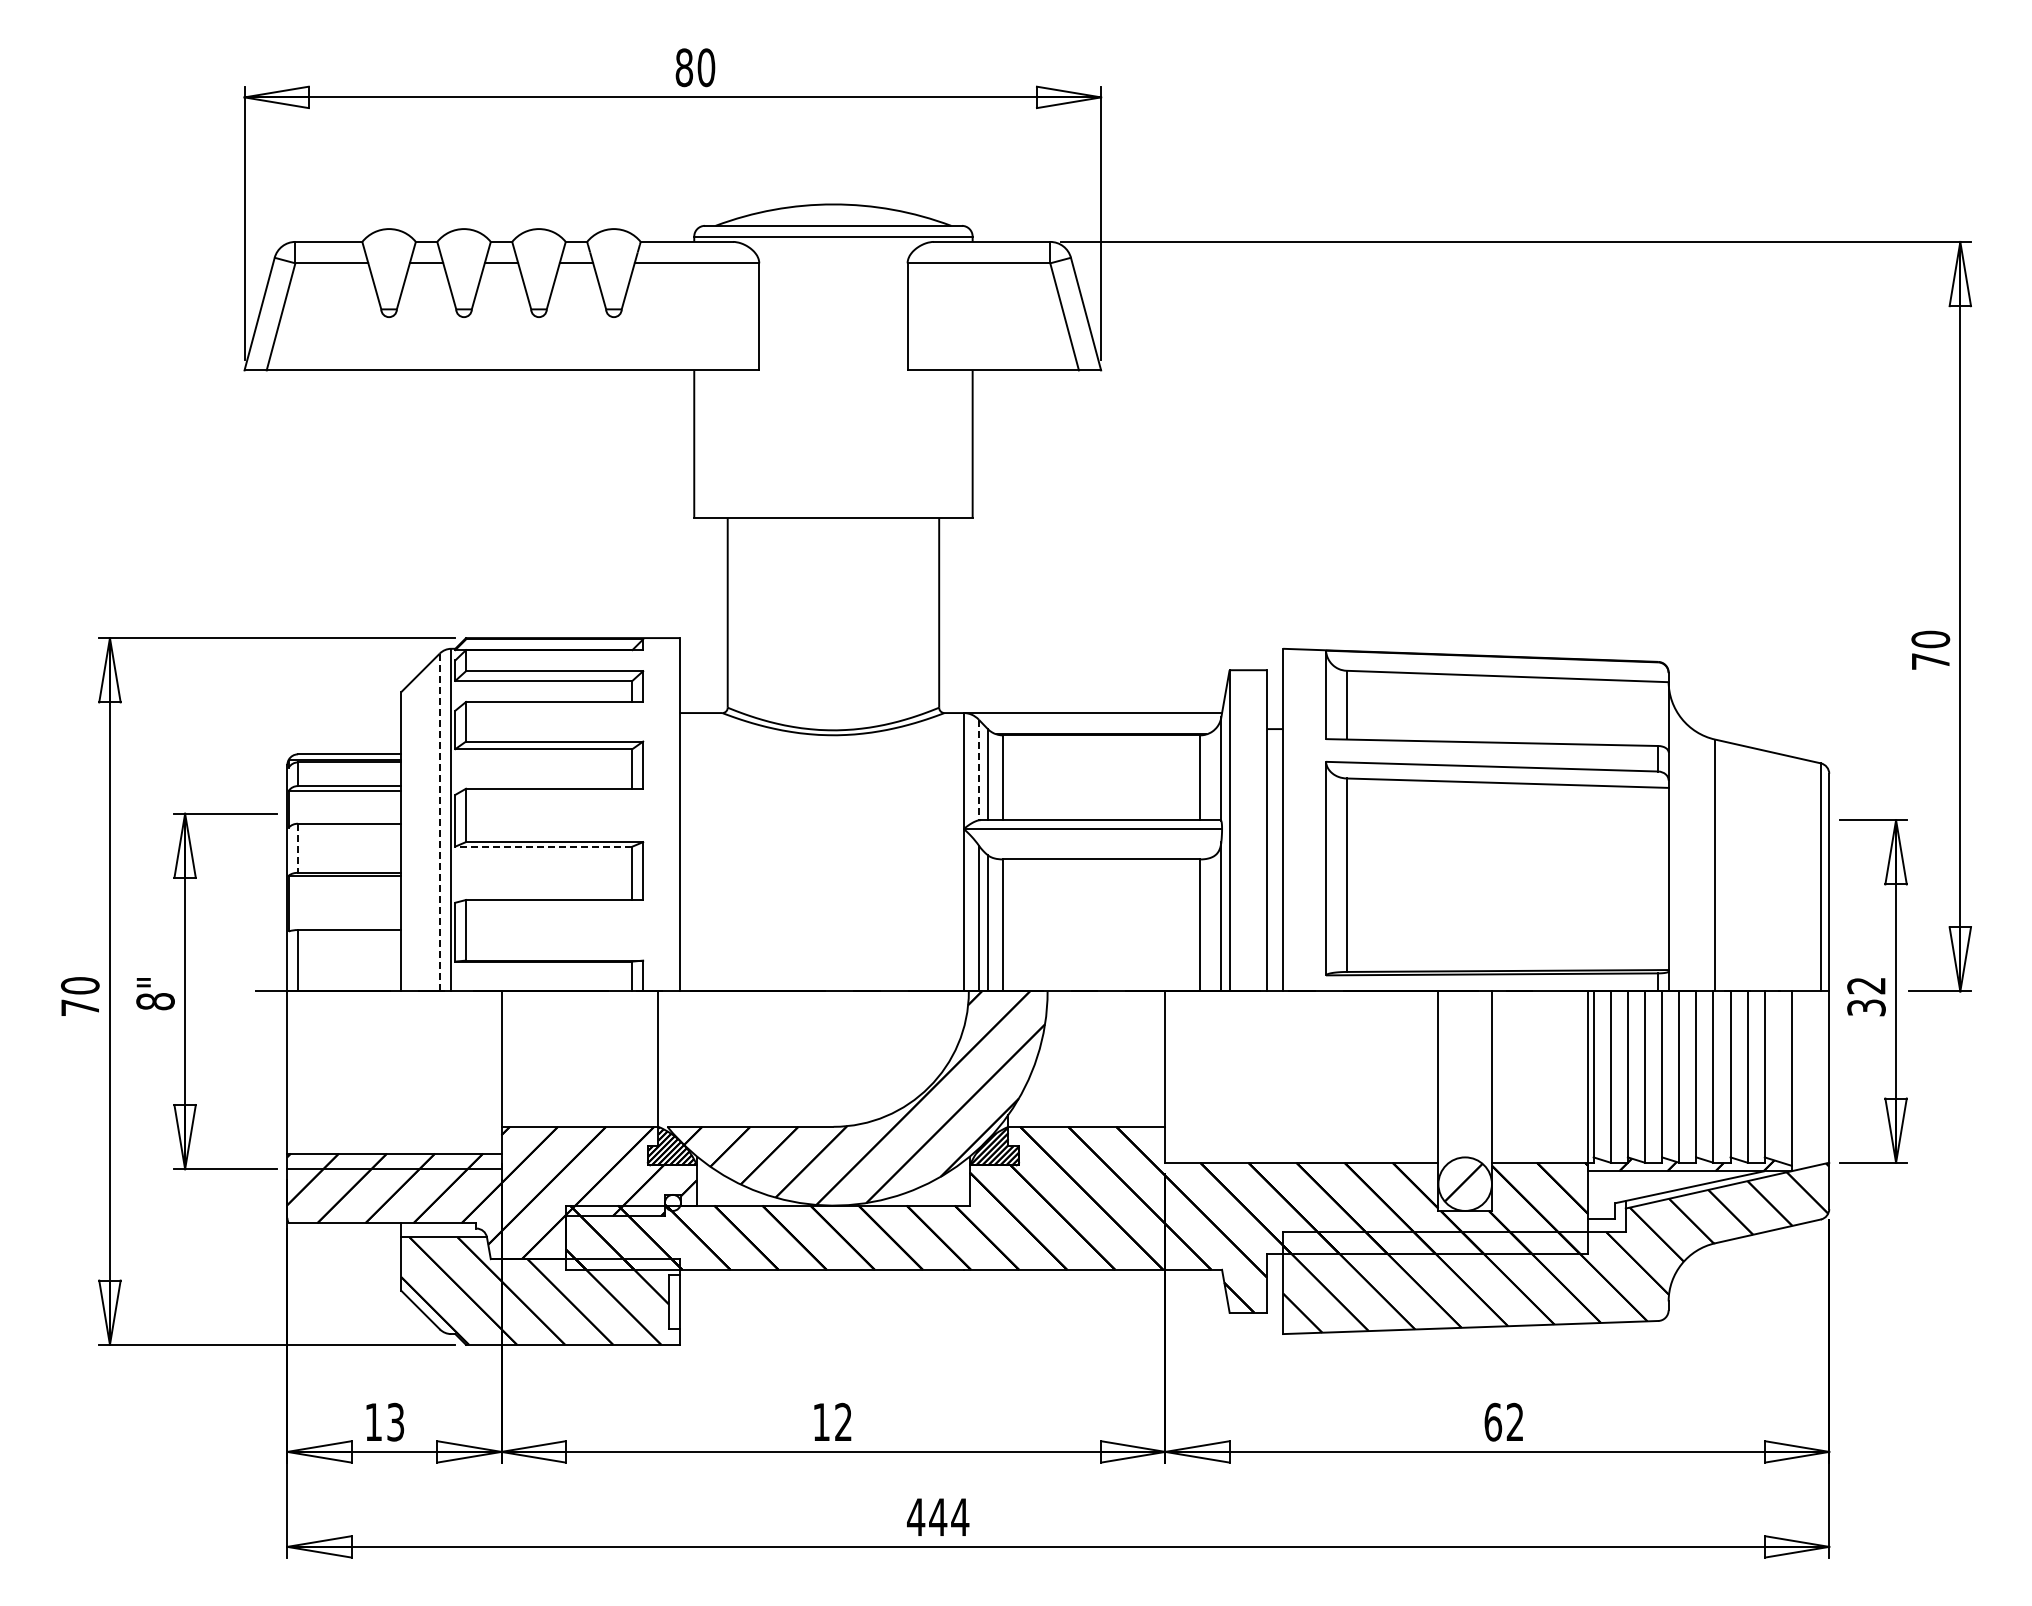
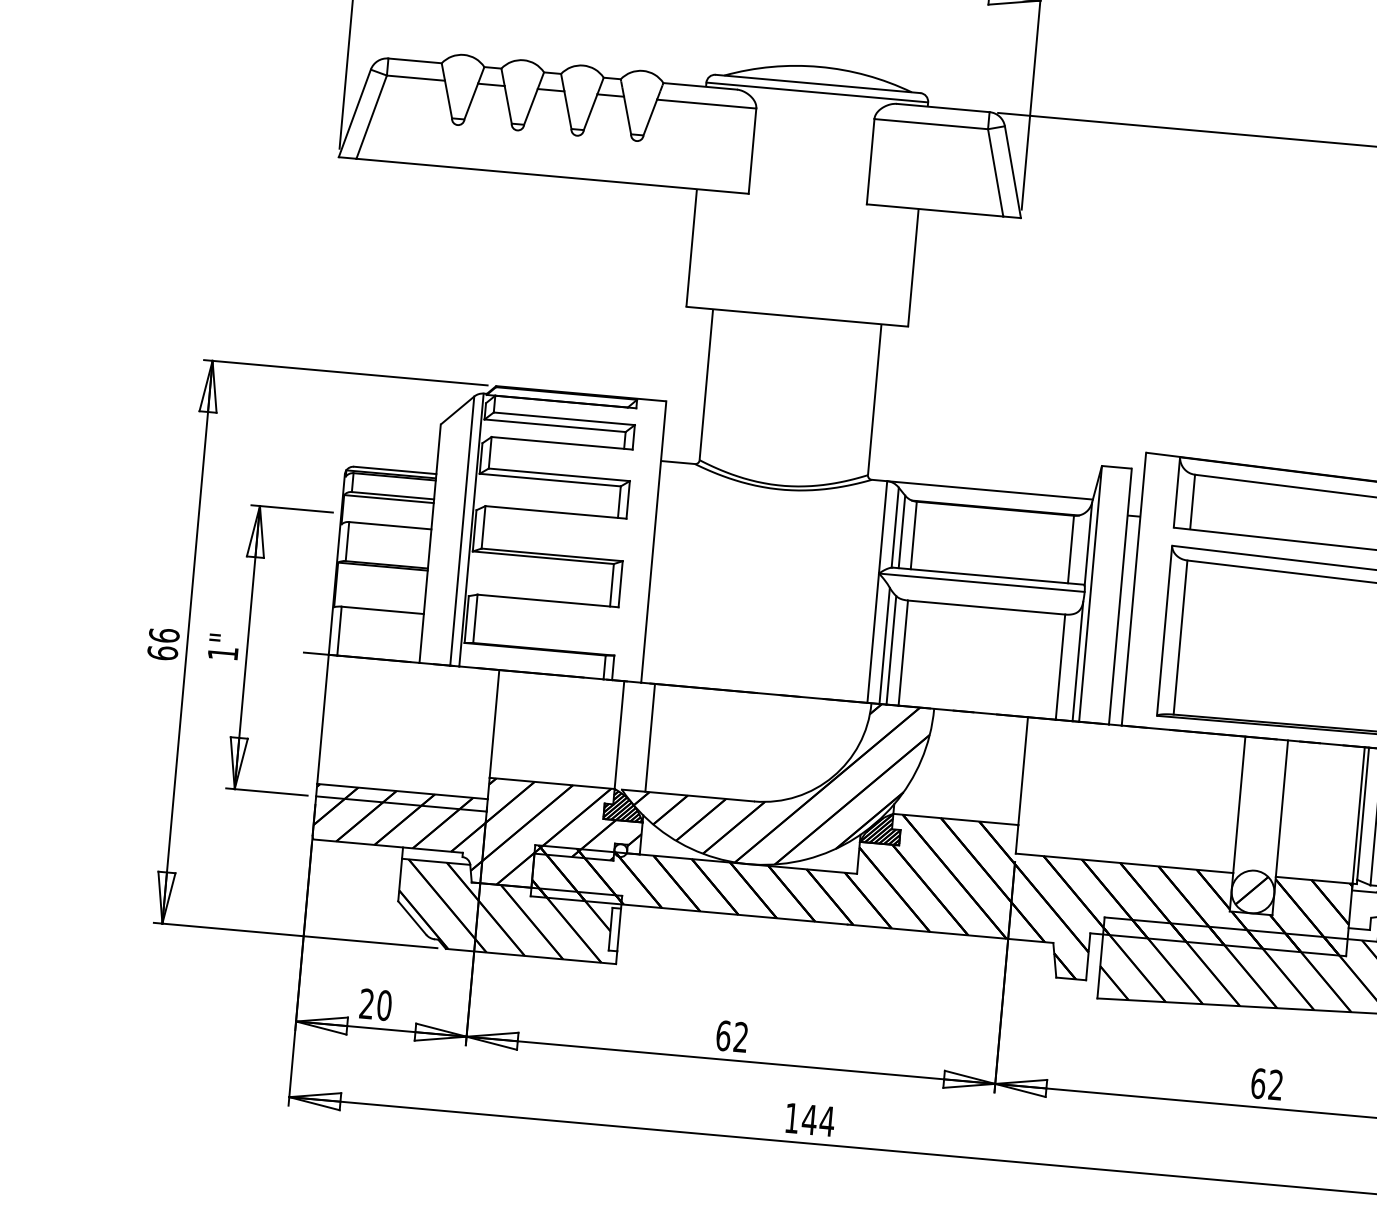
line: (978, 770) -> (894, 527), dashed -> solid
line: (439, 822) -> (461, 531), dashed -> solid
line: (543, 846) -> (543, 557), dashed -> solid
line: (298, 848) -> (347, 541), dashed -> solid
text: (80, 996) -> (163, 644), 70 -> 66
text: (155, 1001) -> (223, 653), 8" -> 1"
line: (697, 1058) -> (650, 737), added
text: (384, 1421) -> (375, 1004), 13 -> 20
text: (821, 1421) -> (723, 1035), 12 -> 62
text: (916, 1516) -> (792, 1117), 444 -> 144

